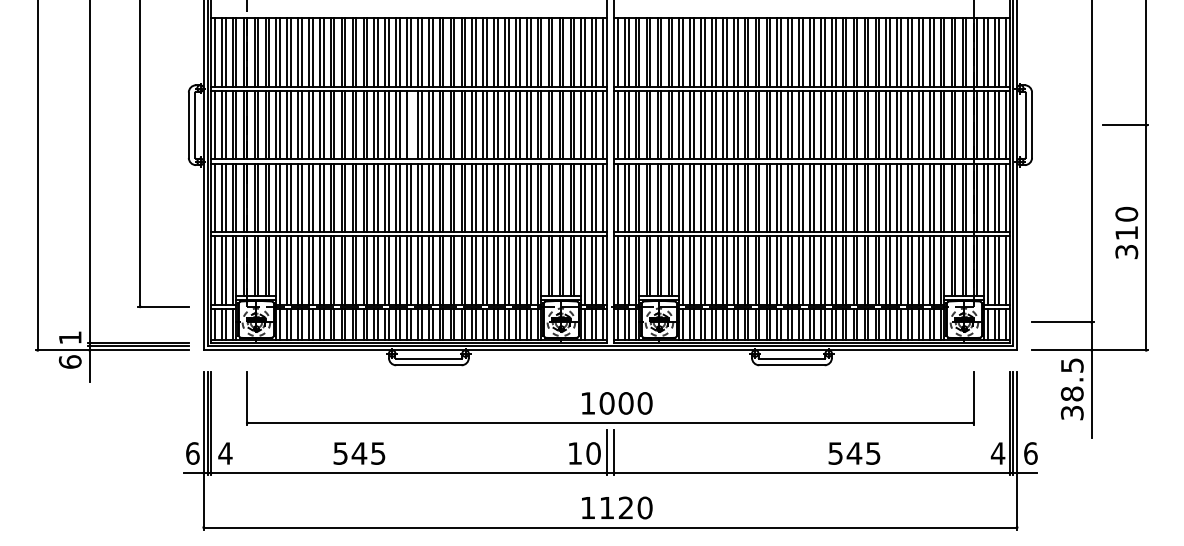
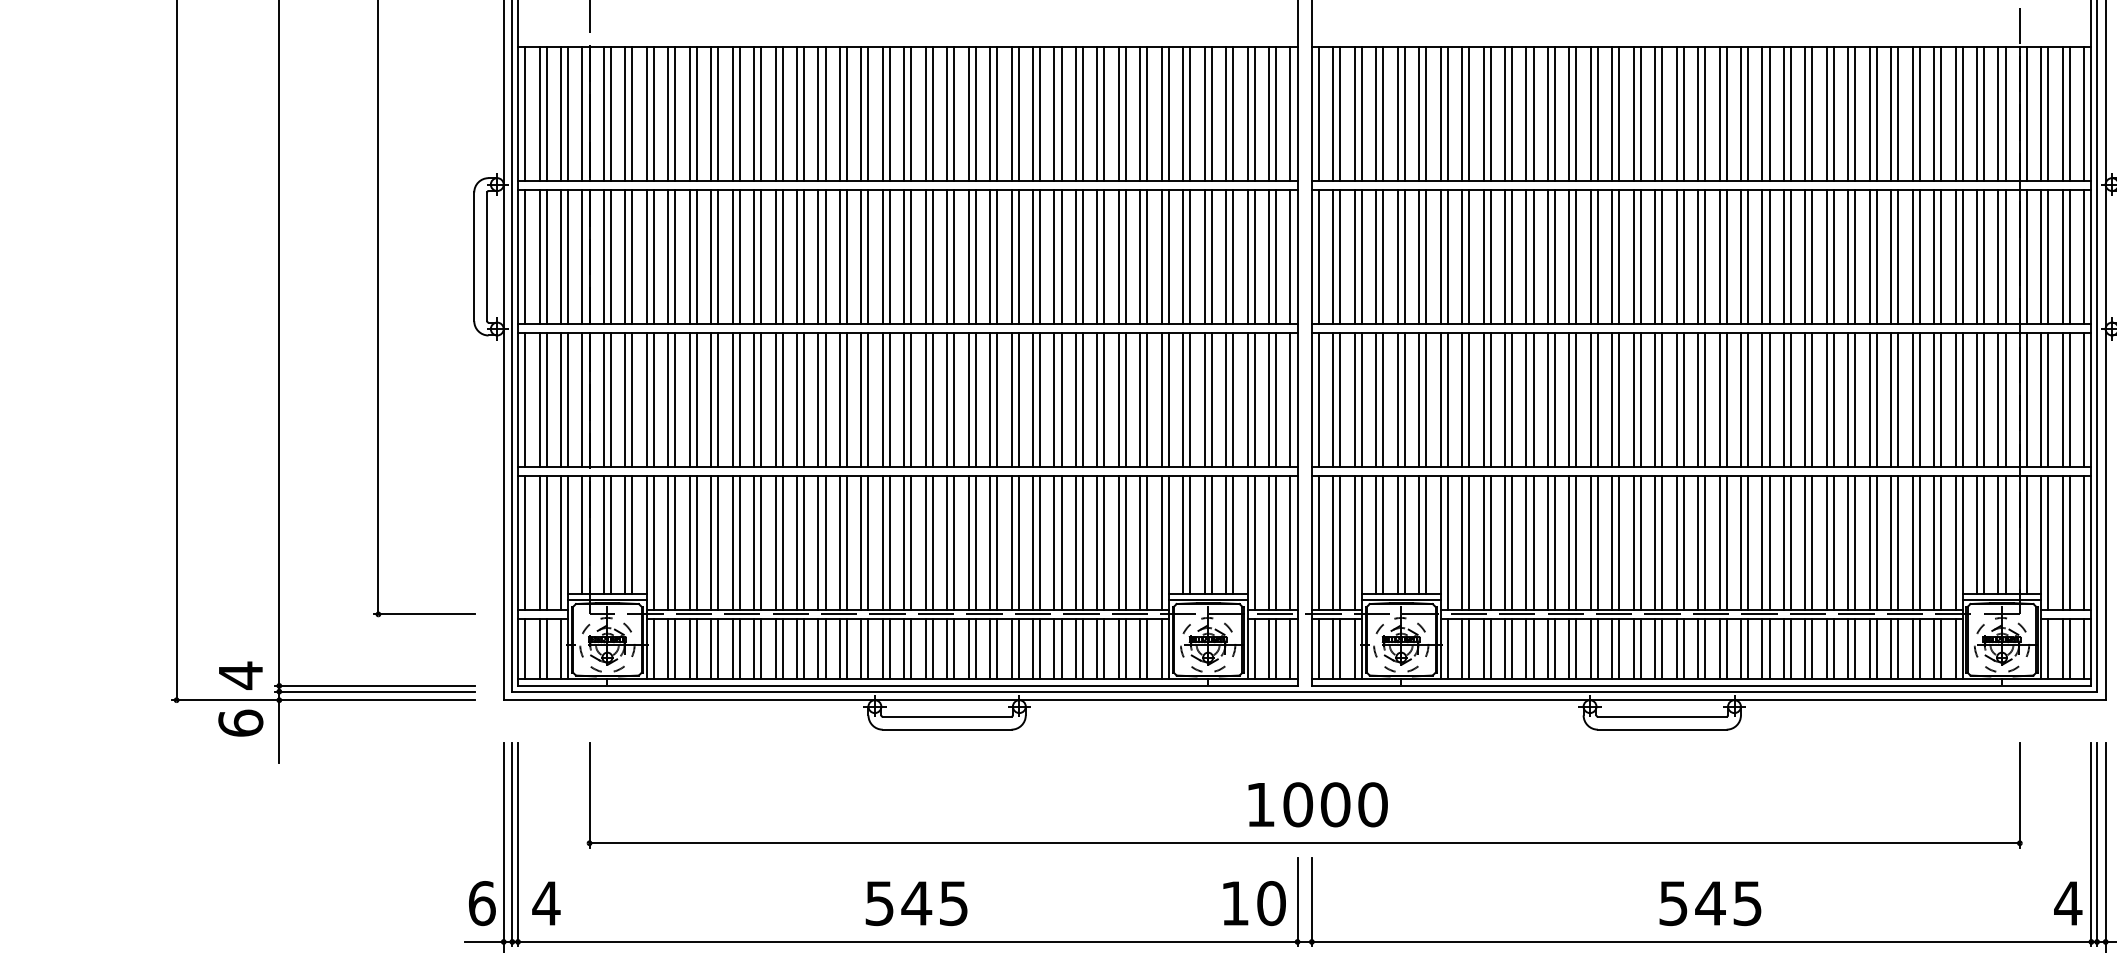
line: (410, 125) -> (910, 257), added
text: (70, 337) -> (241, 674), 1 -> 4
text: (359, 453) -> (916, 903), moved
text: (854, 453) -> (1710, 903), moved

